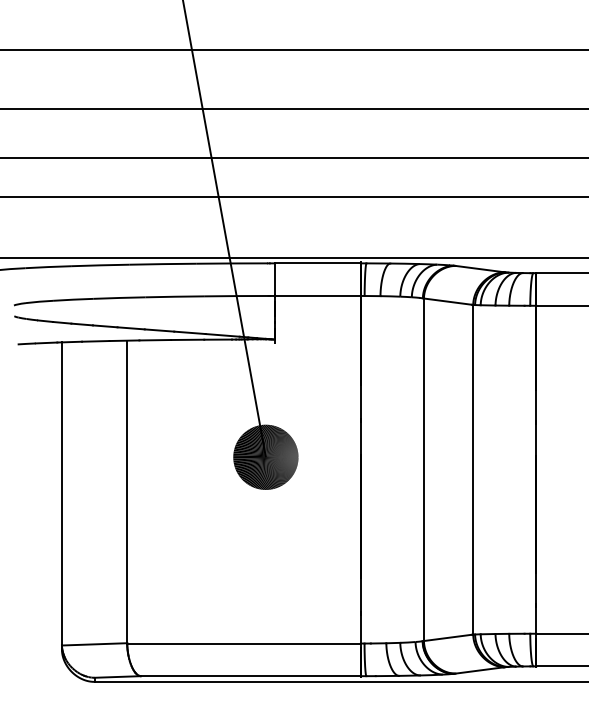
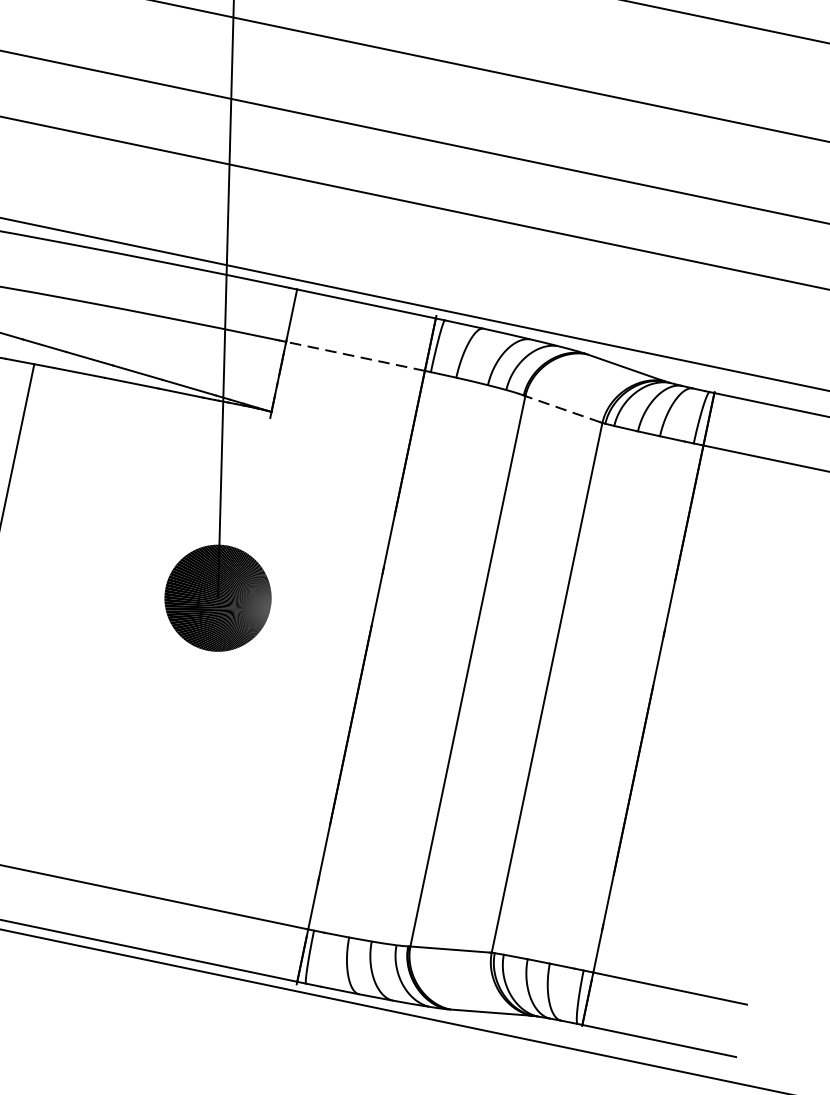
line: (317, 295) -> (355, 355), solid -> dashed
line: (447, 301) -> (562, 408), solid -> dashed

